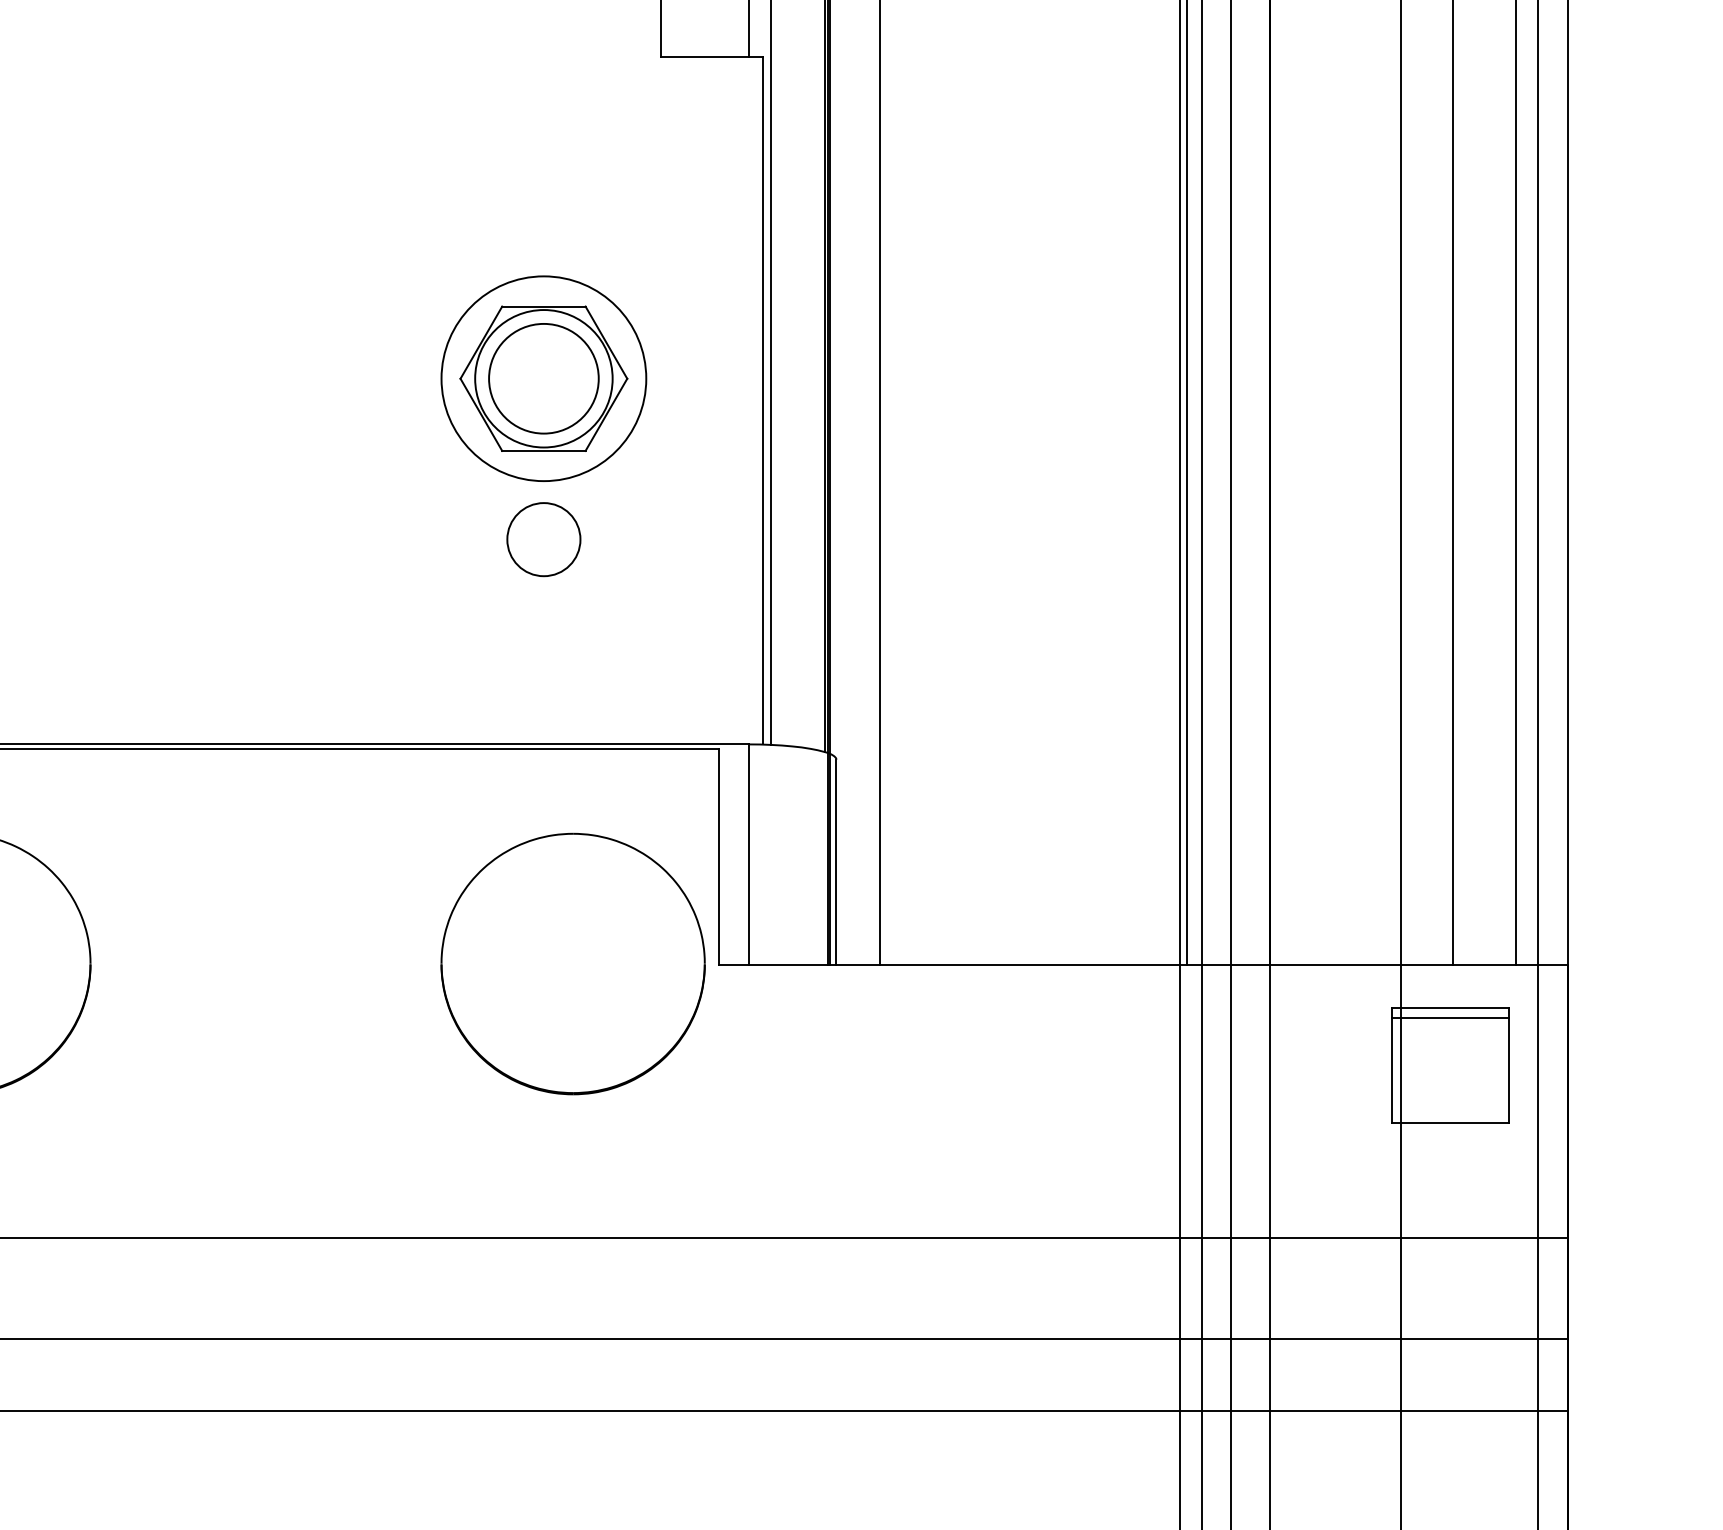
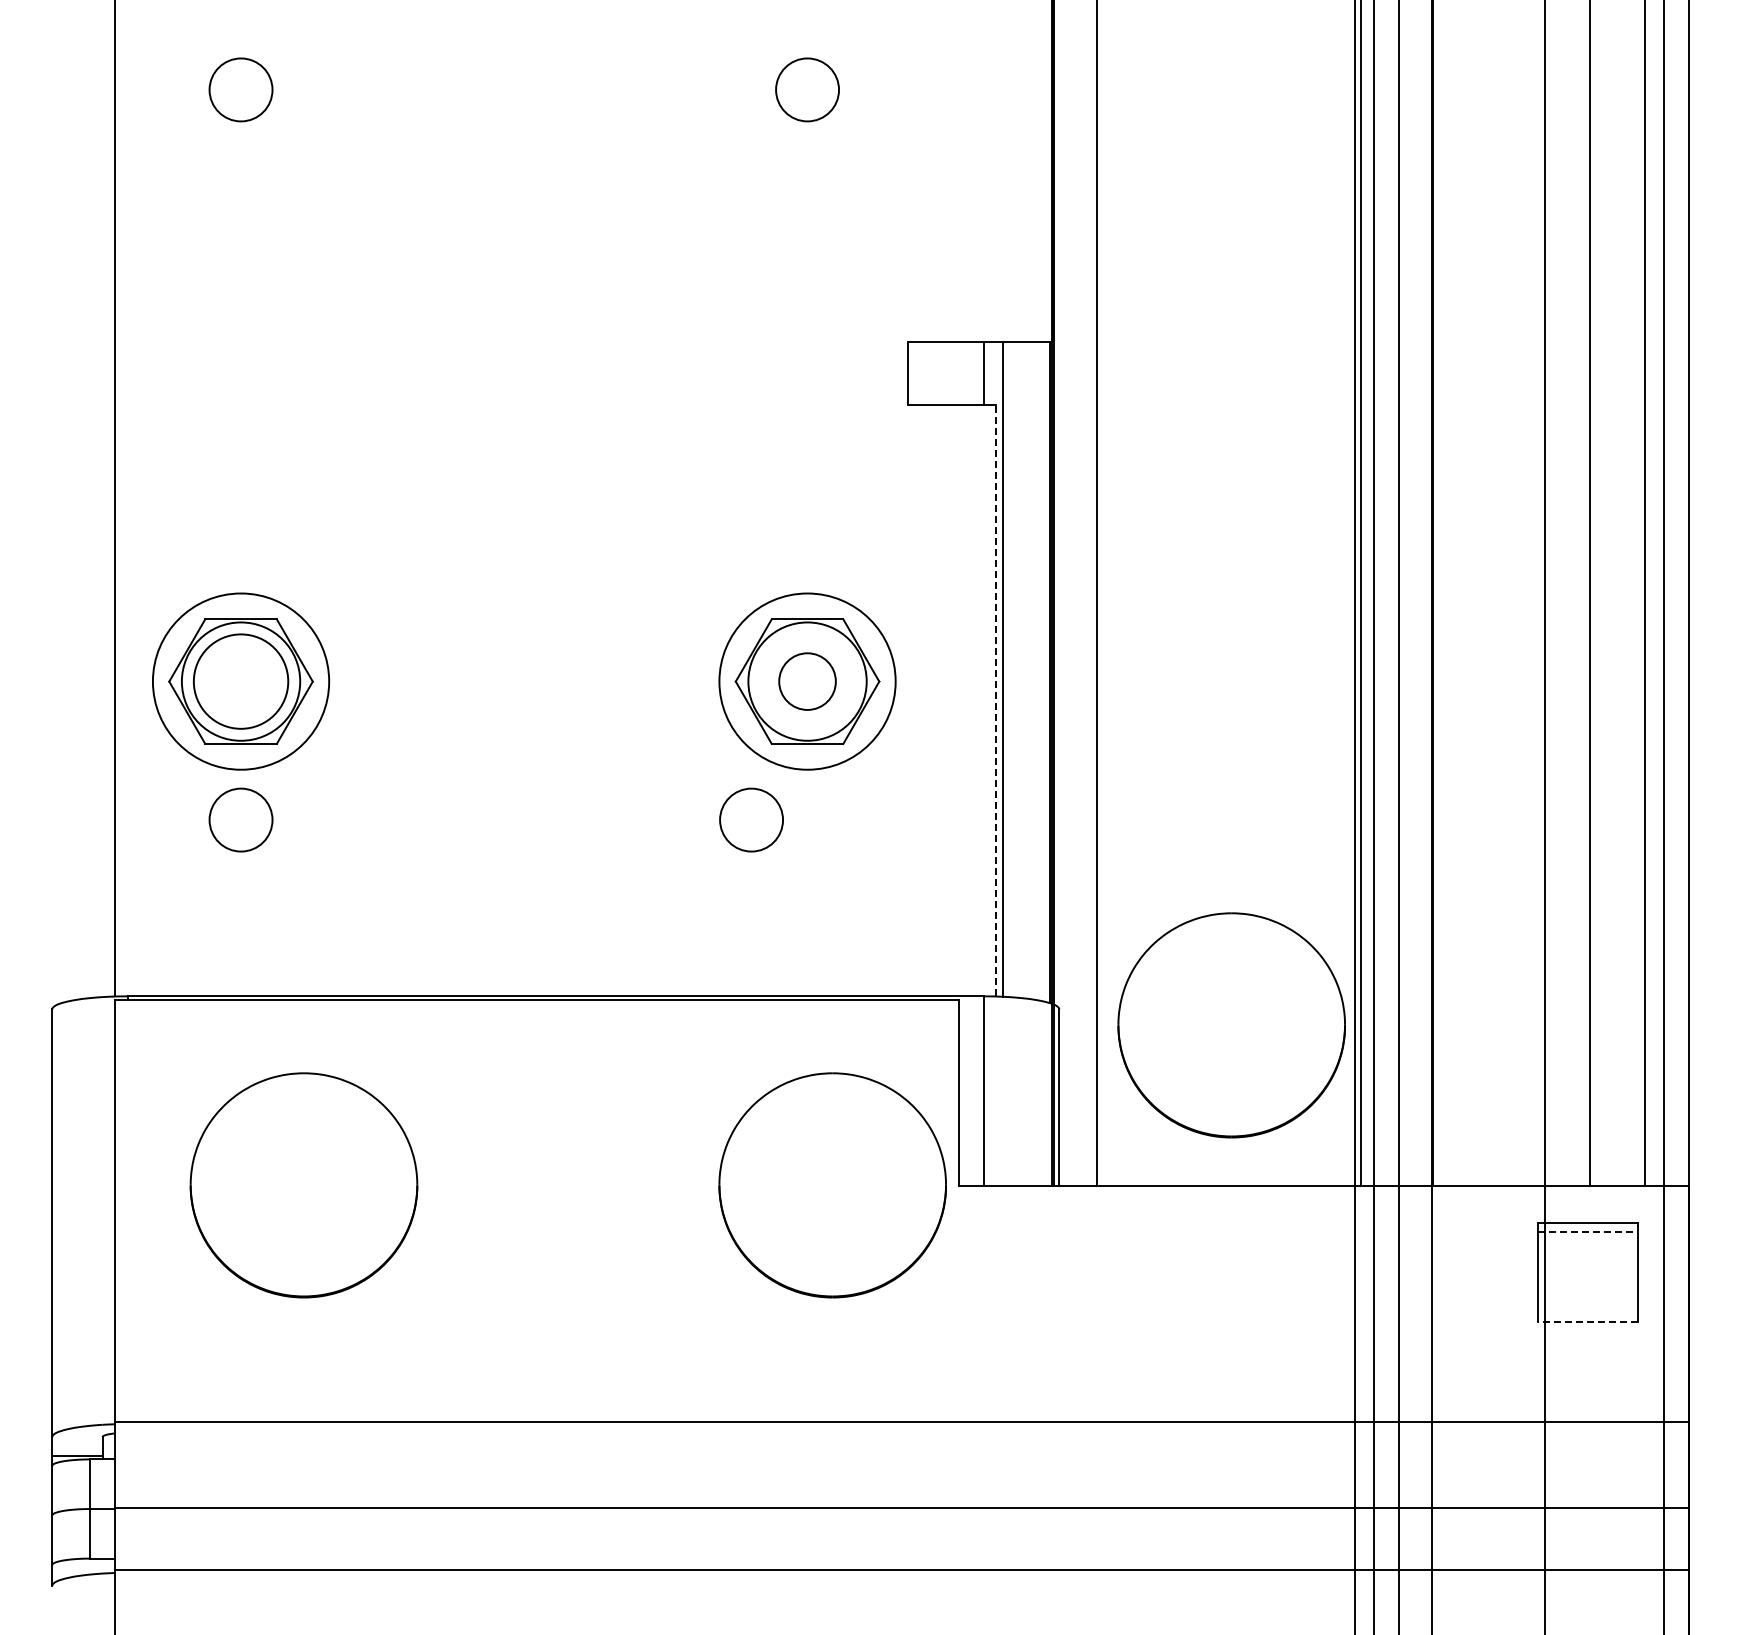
circle: (543, 378) -> (807, 681), size x0.6
line: (763, 400) -> (996, 700), solid -> dashed
circle: (543, 538) -> (751, 819), moved
part: (1036, 778) -> (1231, 1025), added
line: (1451, 1017) -> (1588, 1231), solid -> dashed
line: (1450, 1123) -> (1587, 1322), solid -> dashed

